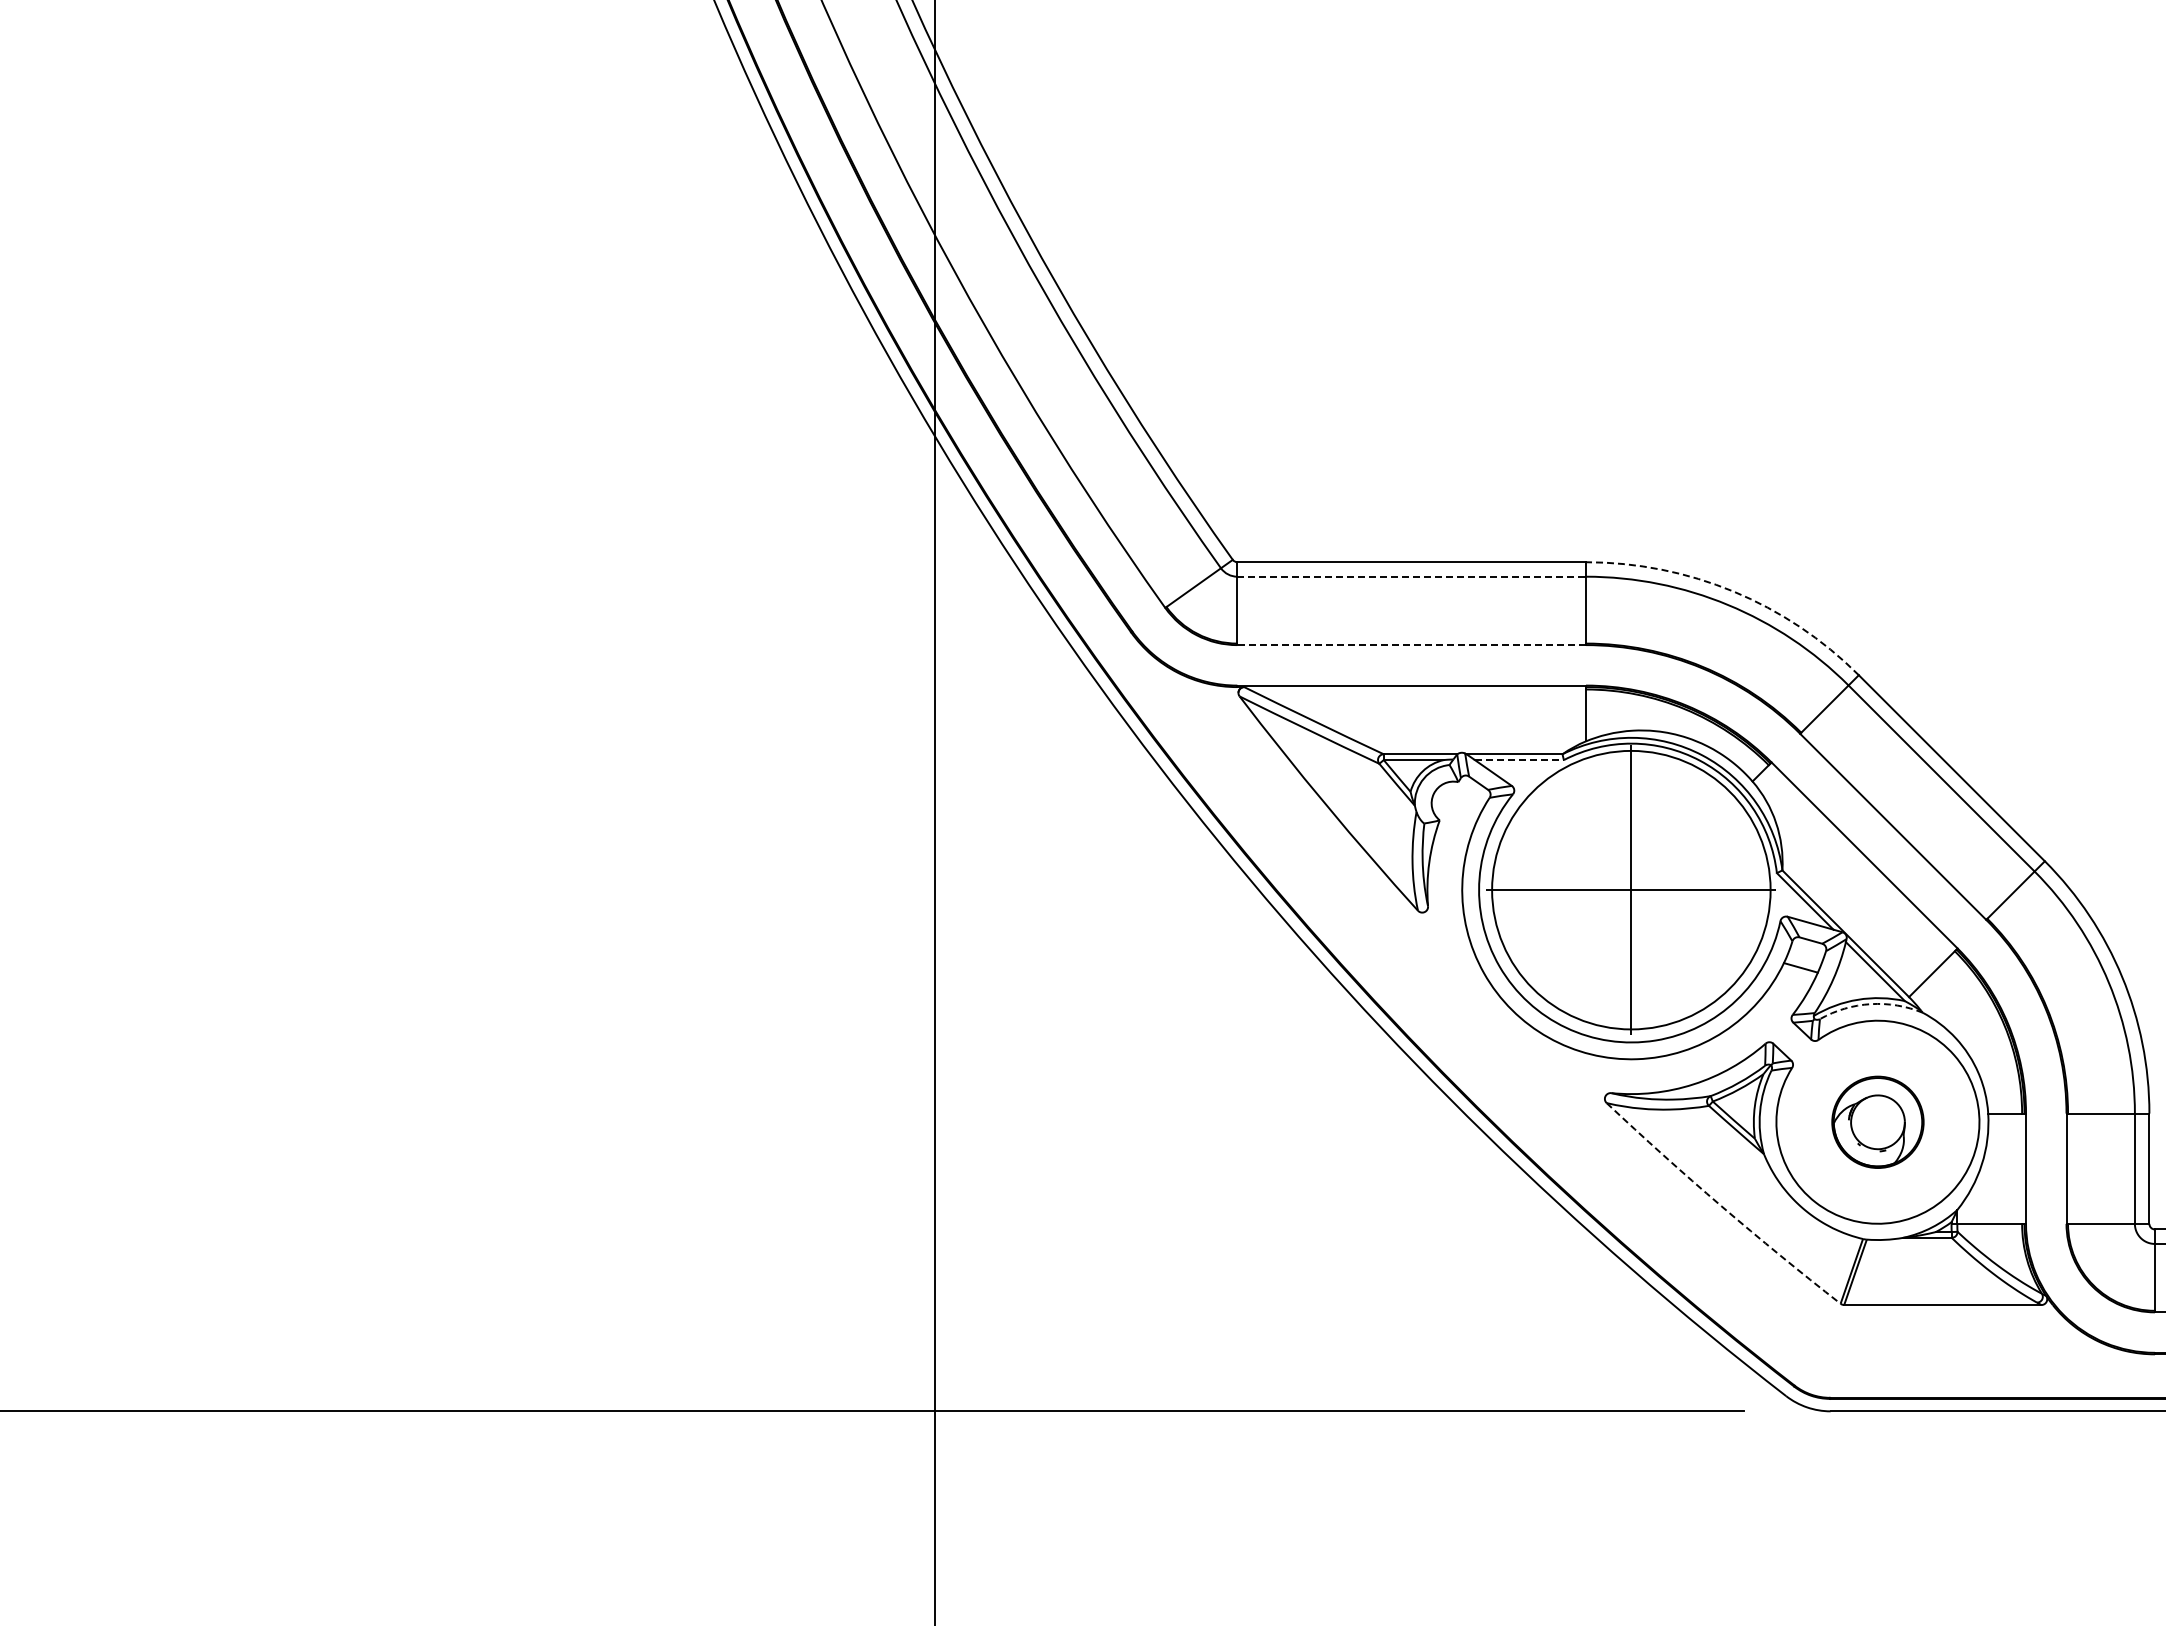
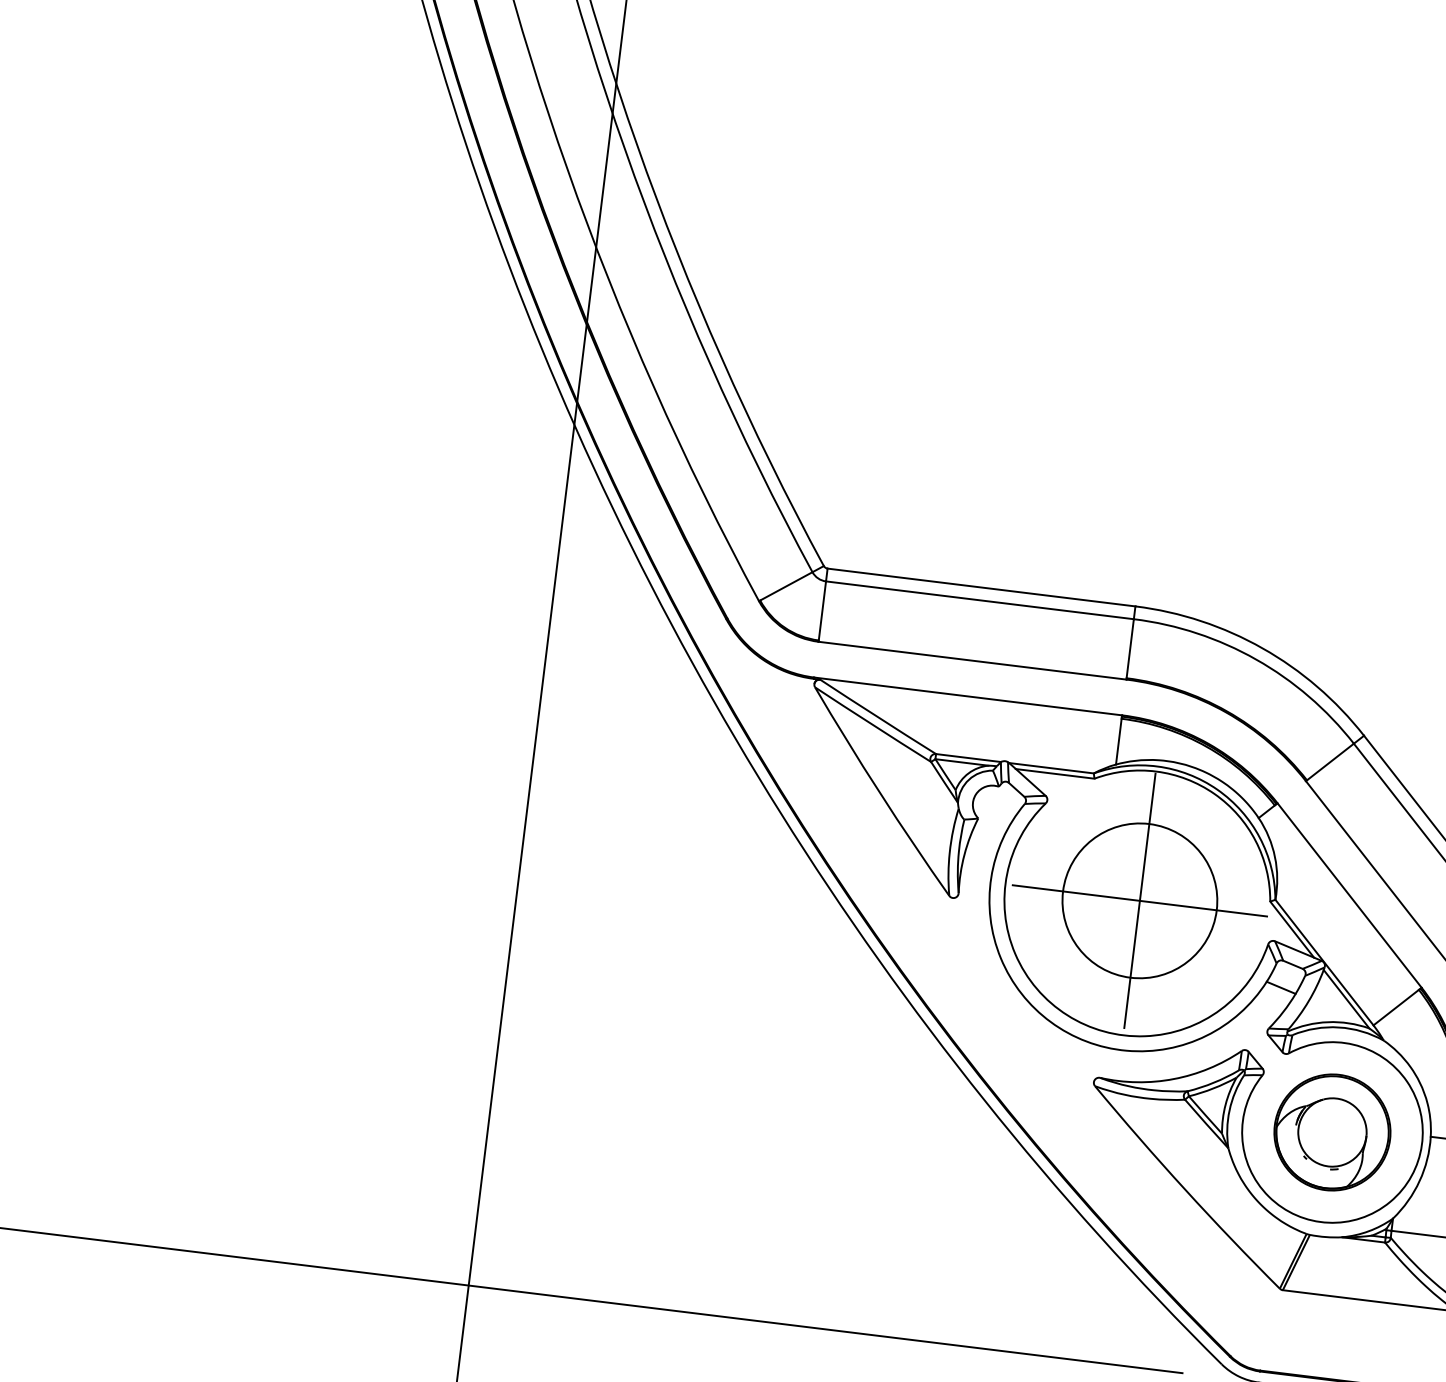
line: (1412, 576) -> (980, 600), dashed -> solid
arc: (1733, 591) -> (1262, 648), dashed -> solid
line: (1411, 645) -> (972, 661), dashed -> solid
line: (1519, 760) -> (1055, 774), dashed -> solid
circle: (1631, 890) -> (1140, 901), size x0.62
arc: (1870, 1004) -> (1338, 1027), dashed -> solid
part: (1877, 1122) -> (1332, 1132), size x1.43
arc: (1721, 1206) -> (1185, 1189), dashed -> solid

